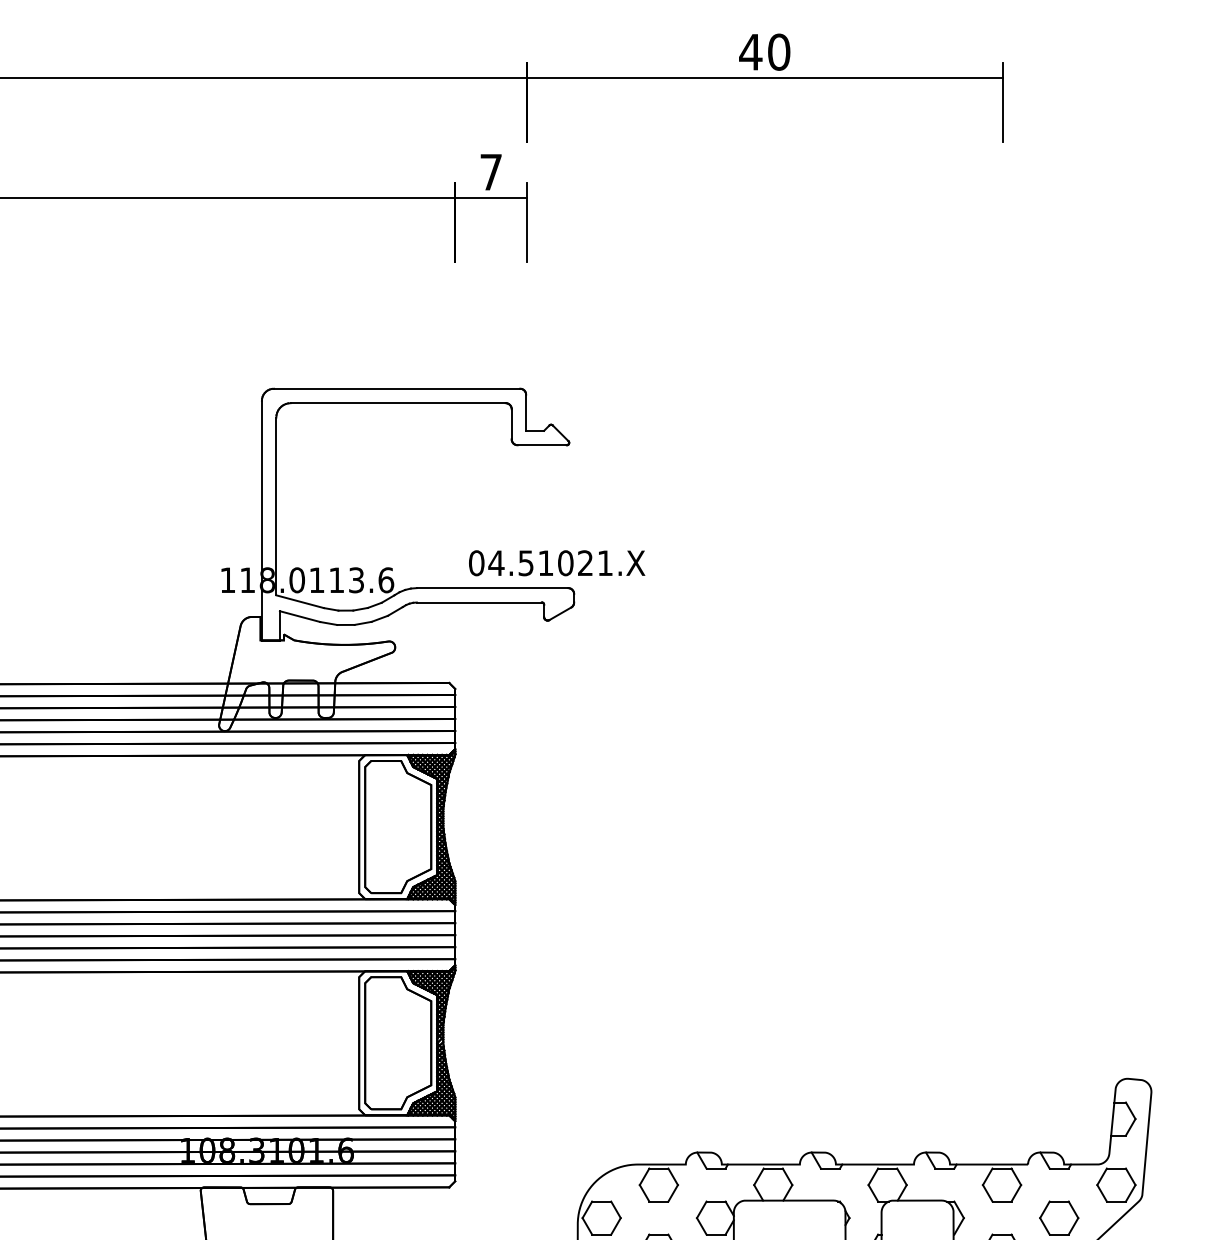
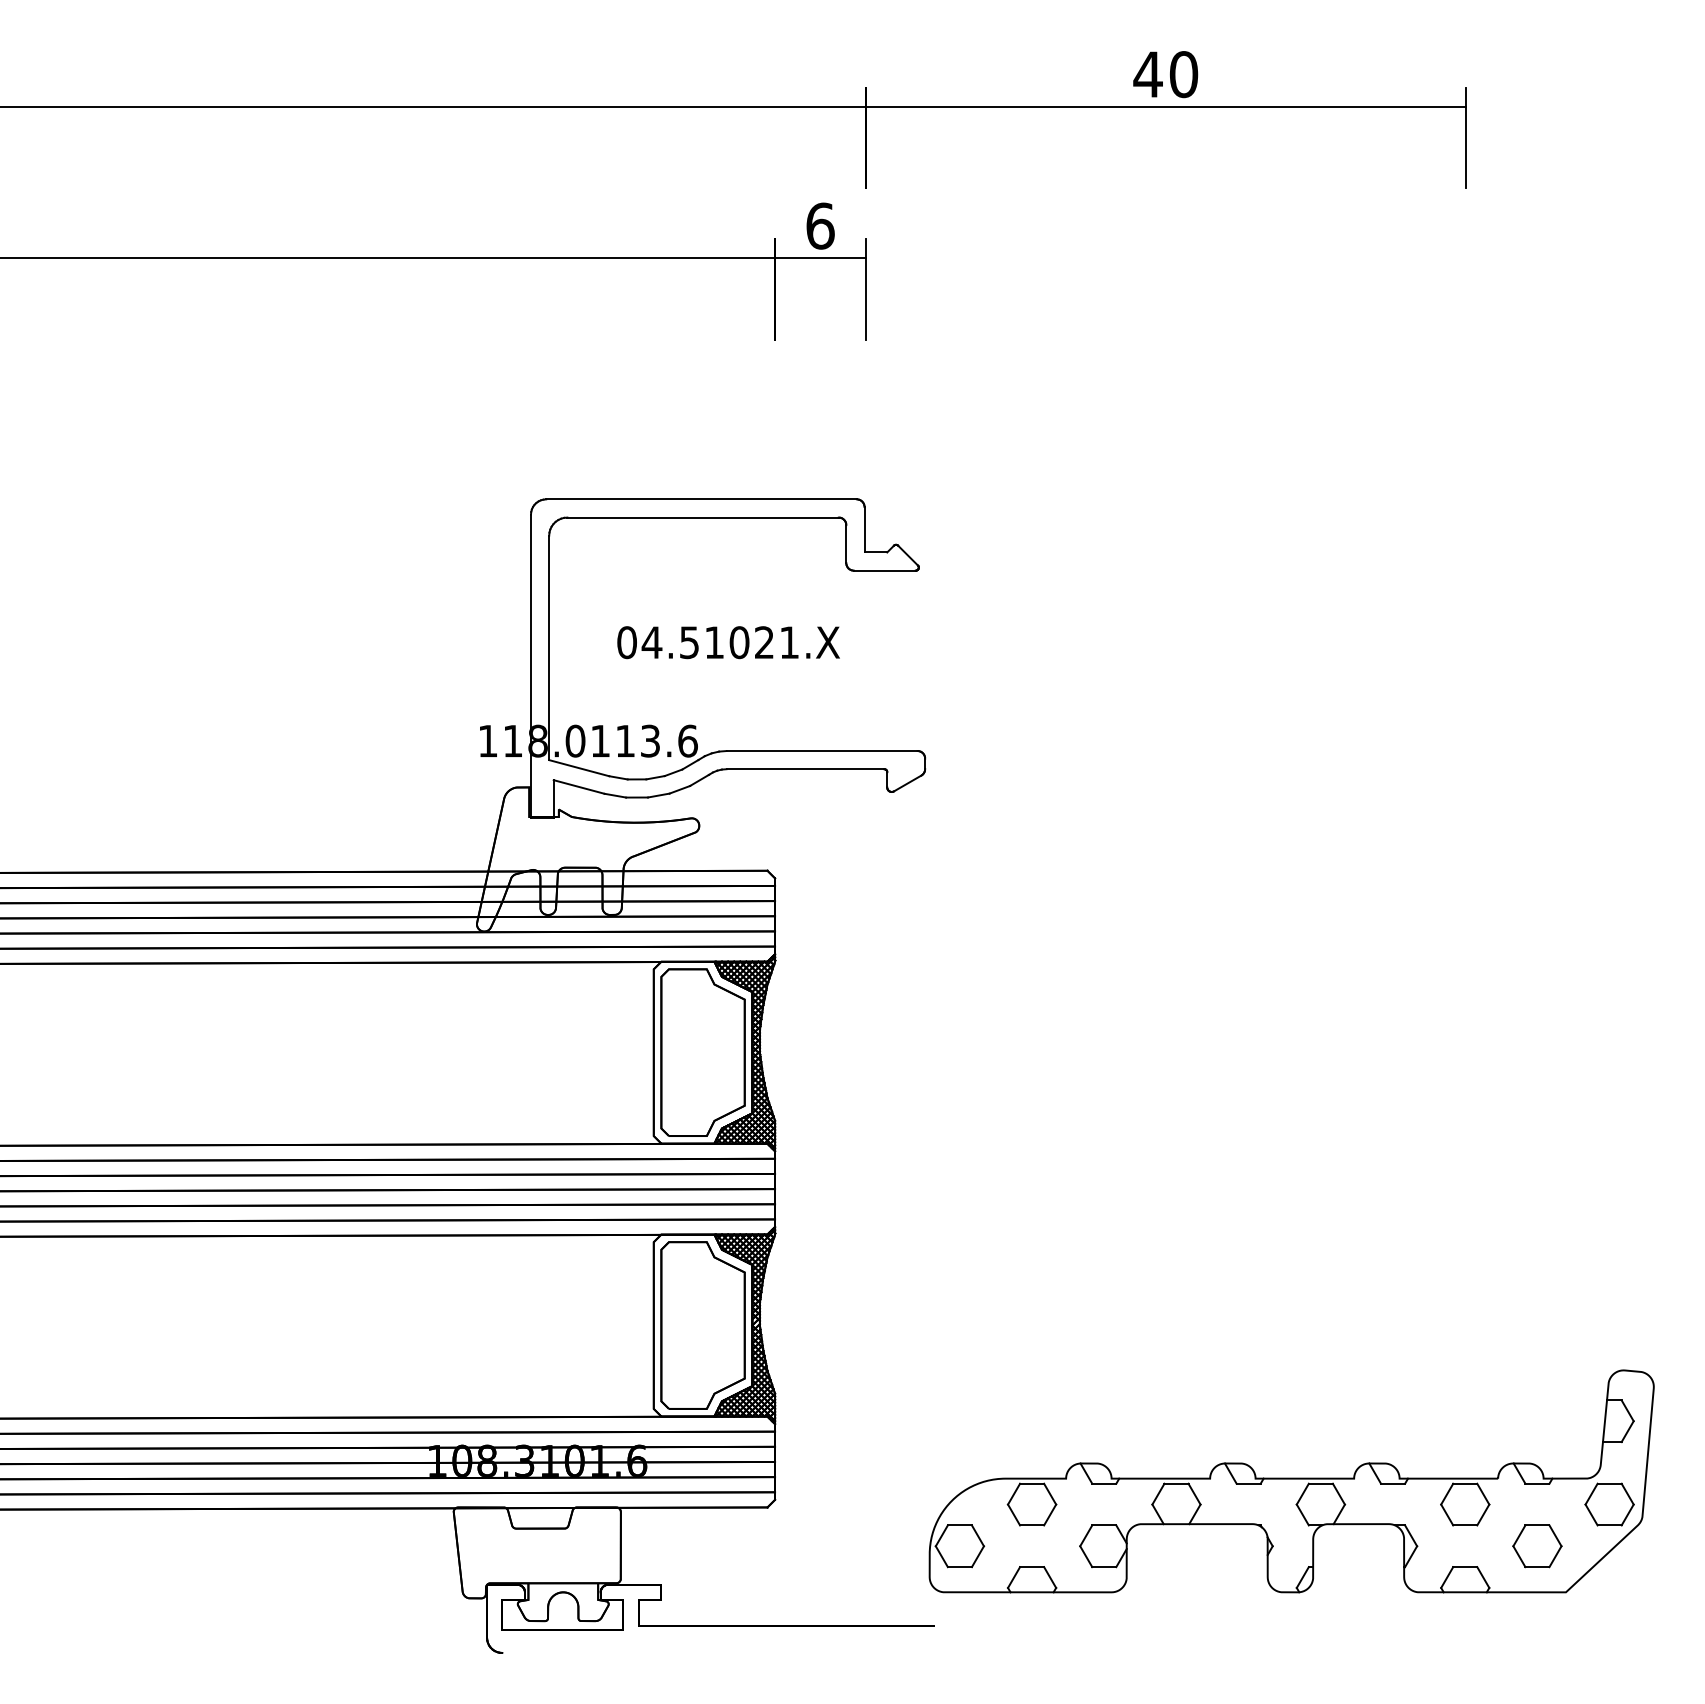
text: (491, 171) -> (820, 225), 7 -> 6
text: (557, 563) -> (728, 642), moved

